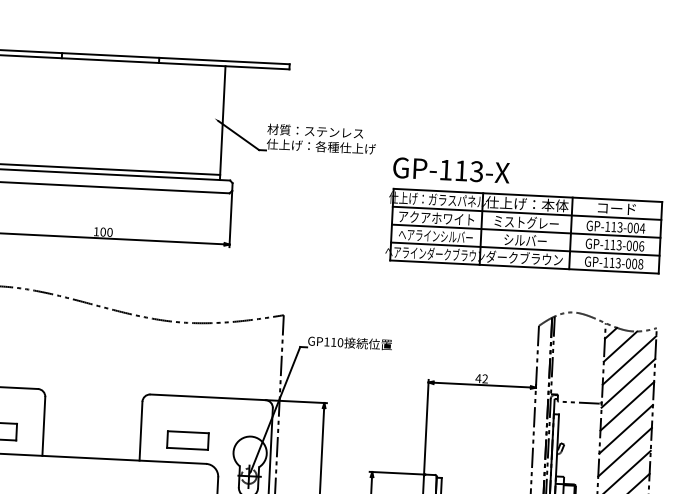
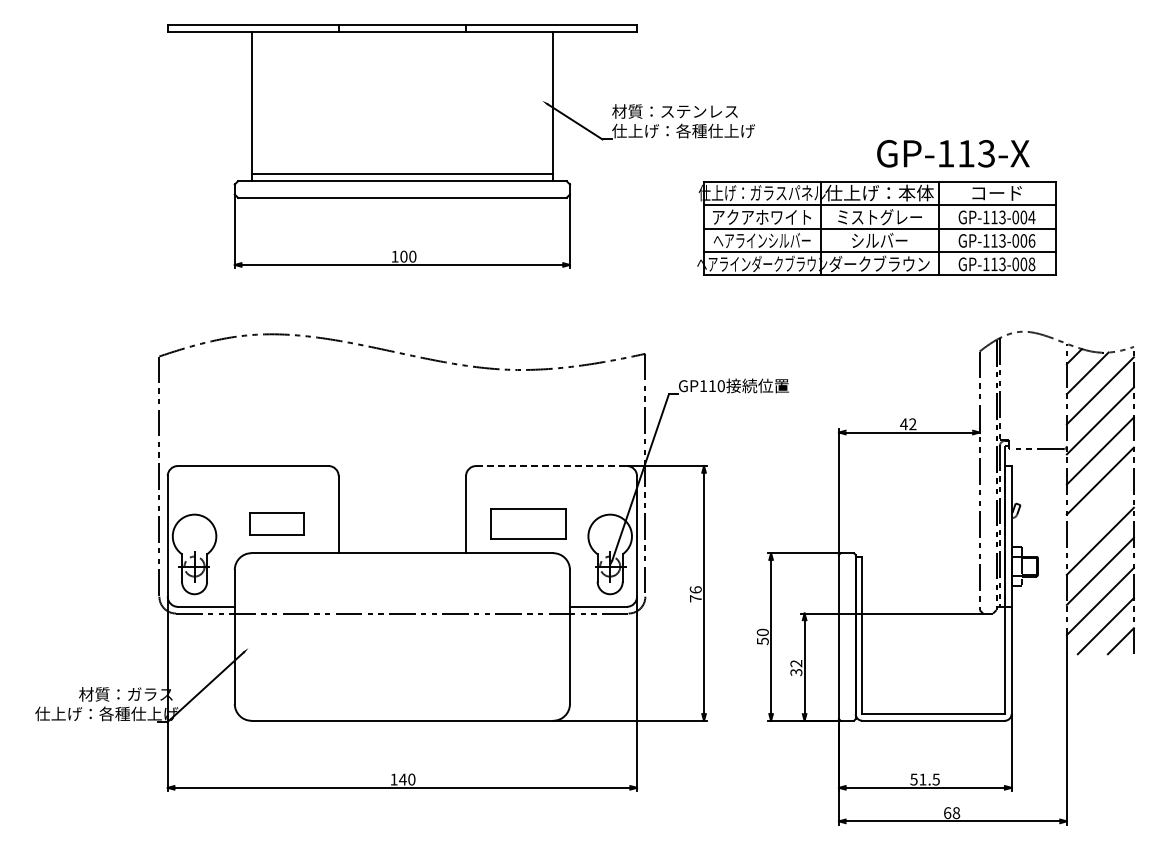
text: (451, 170) -> (953, 153), moved
part: (523, 231) -> (876, 228), moved
line: (208, 397) -> (552, 466), solid -> dashed
part: (187, 440) -> (527, 523), size x1.4
line: (624, 451) -> (1099, 510), removed

